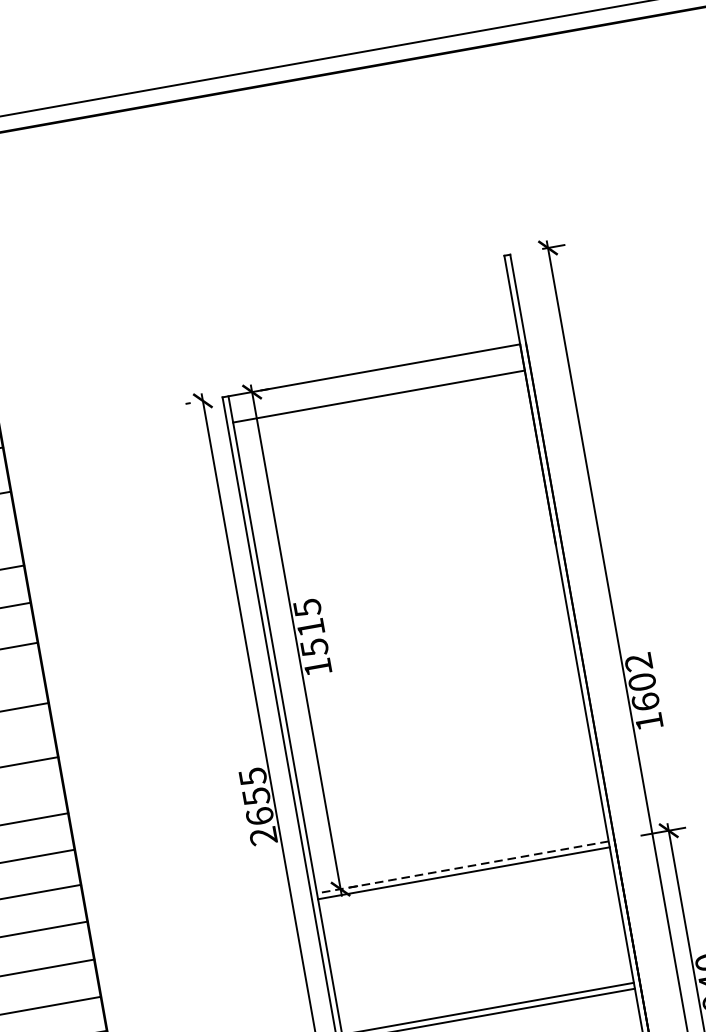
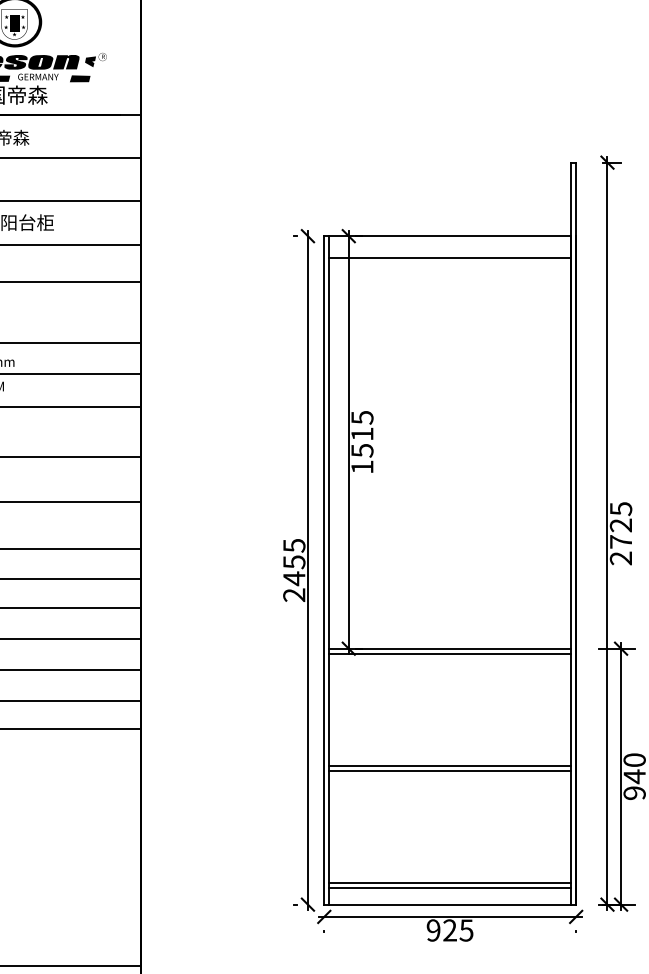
text: (643, 692) -> (620, 533), 1602 -> 2725
text: (260, 816) -> (294, 578), 2655 -> 2455
line: (461, 867) -> (449, 648), dashed -> solid

